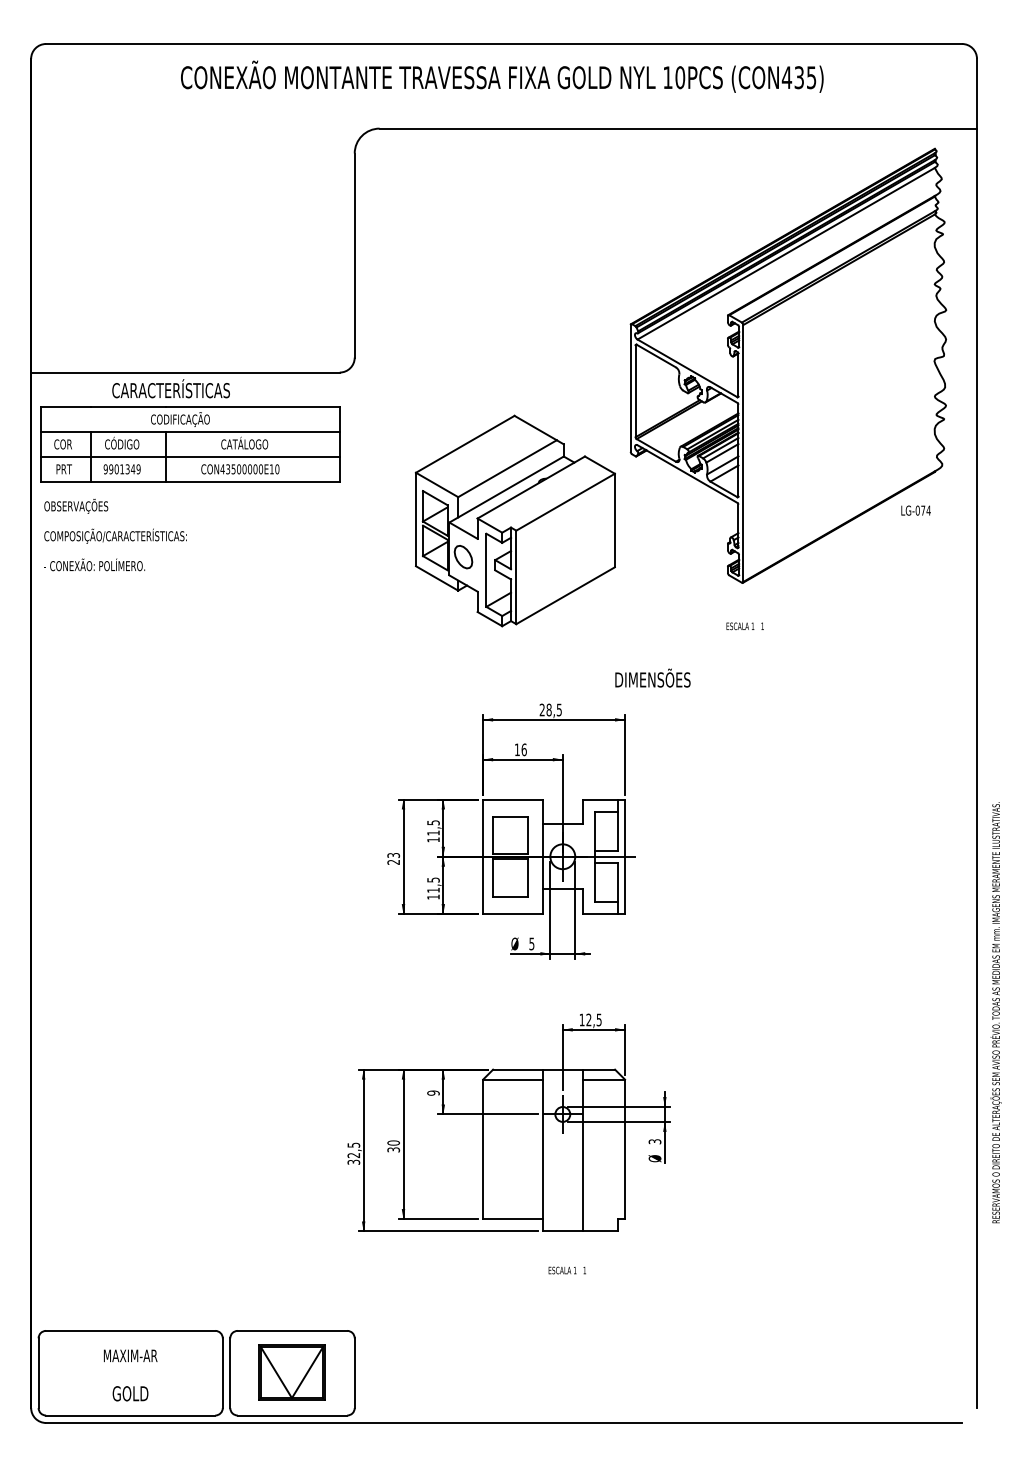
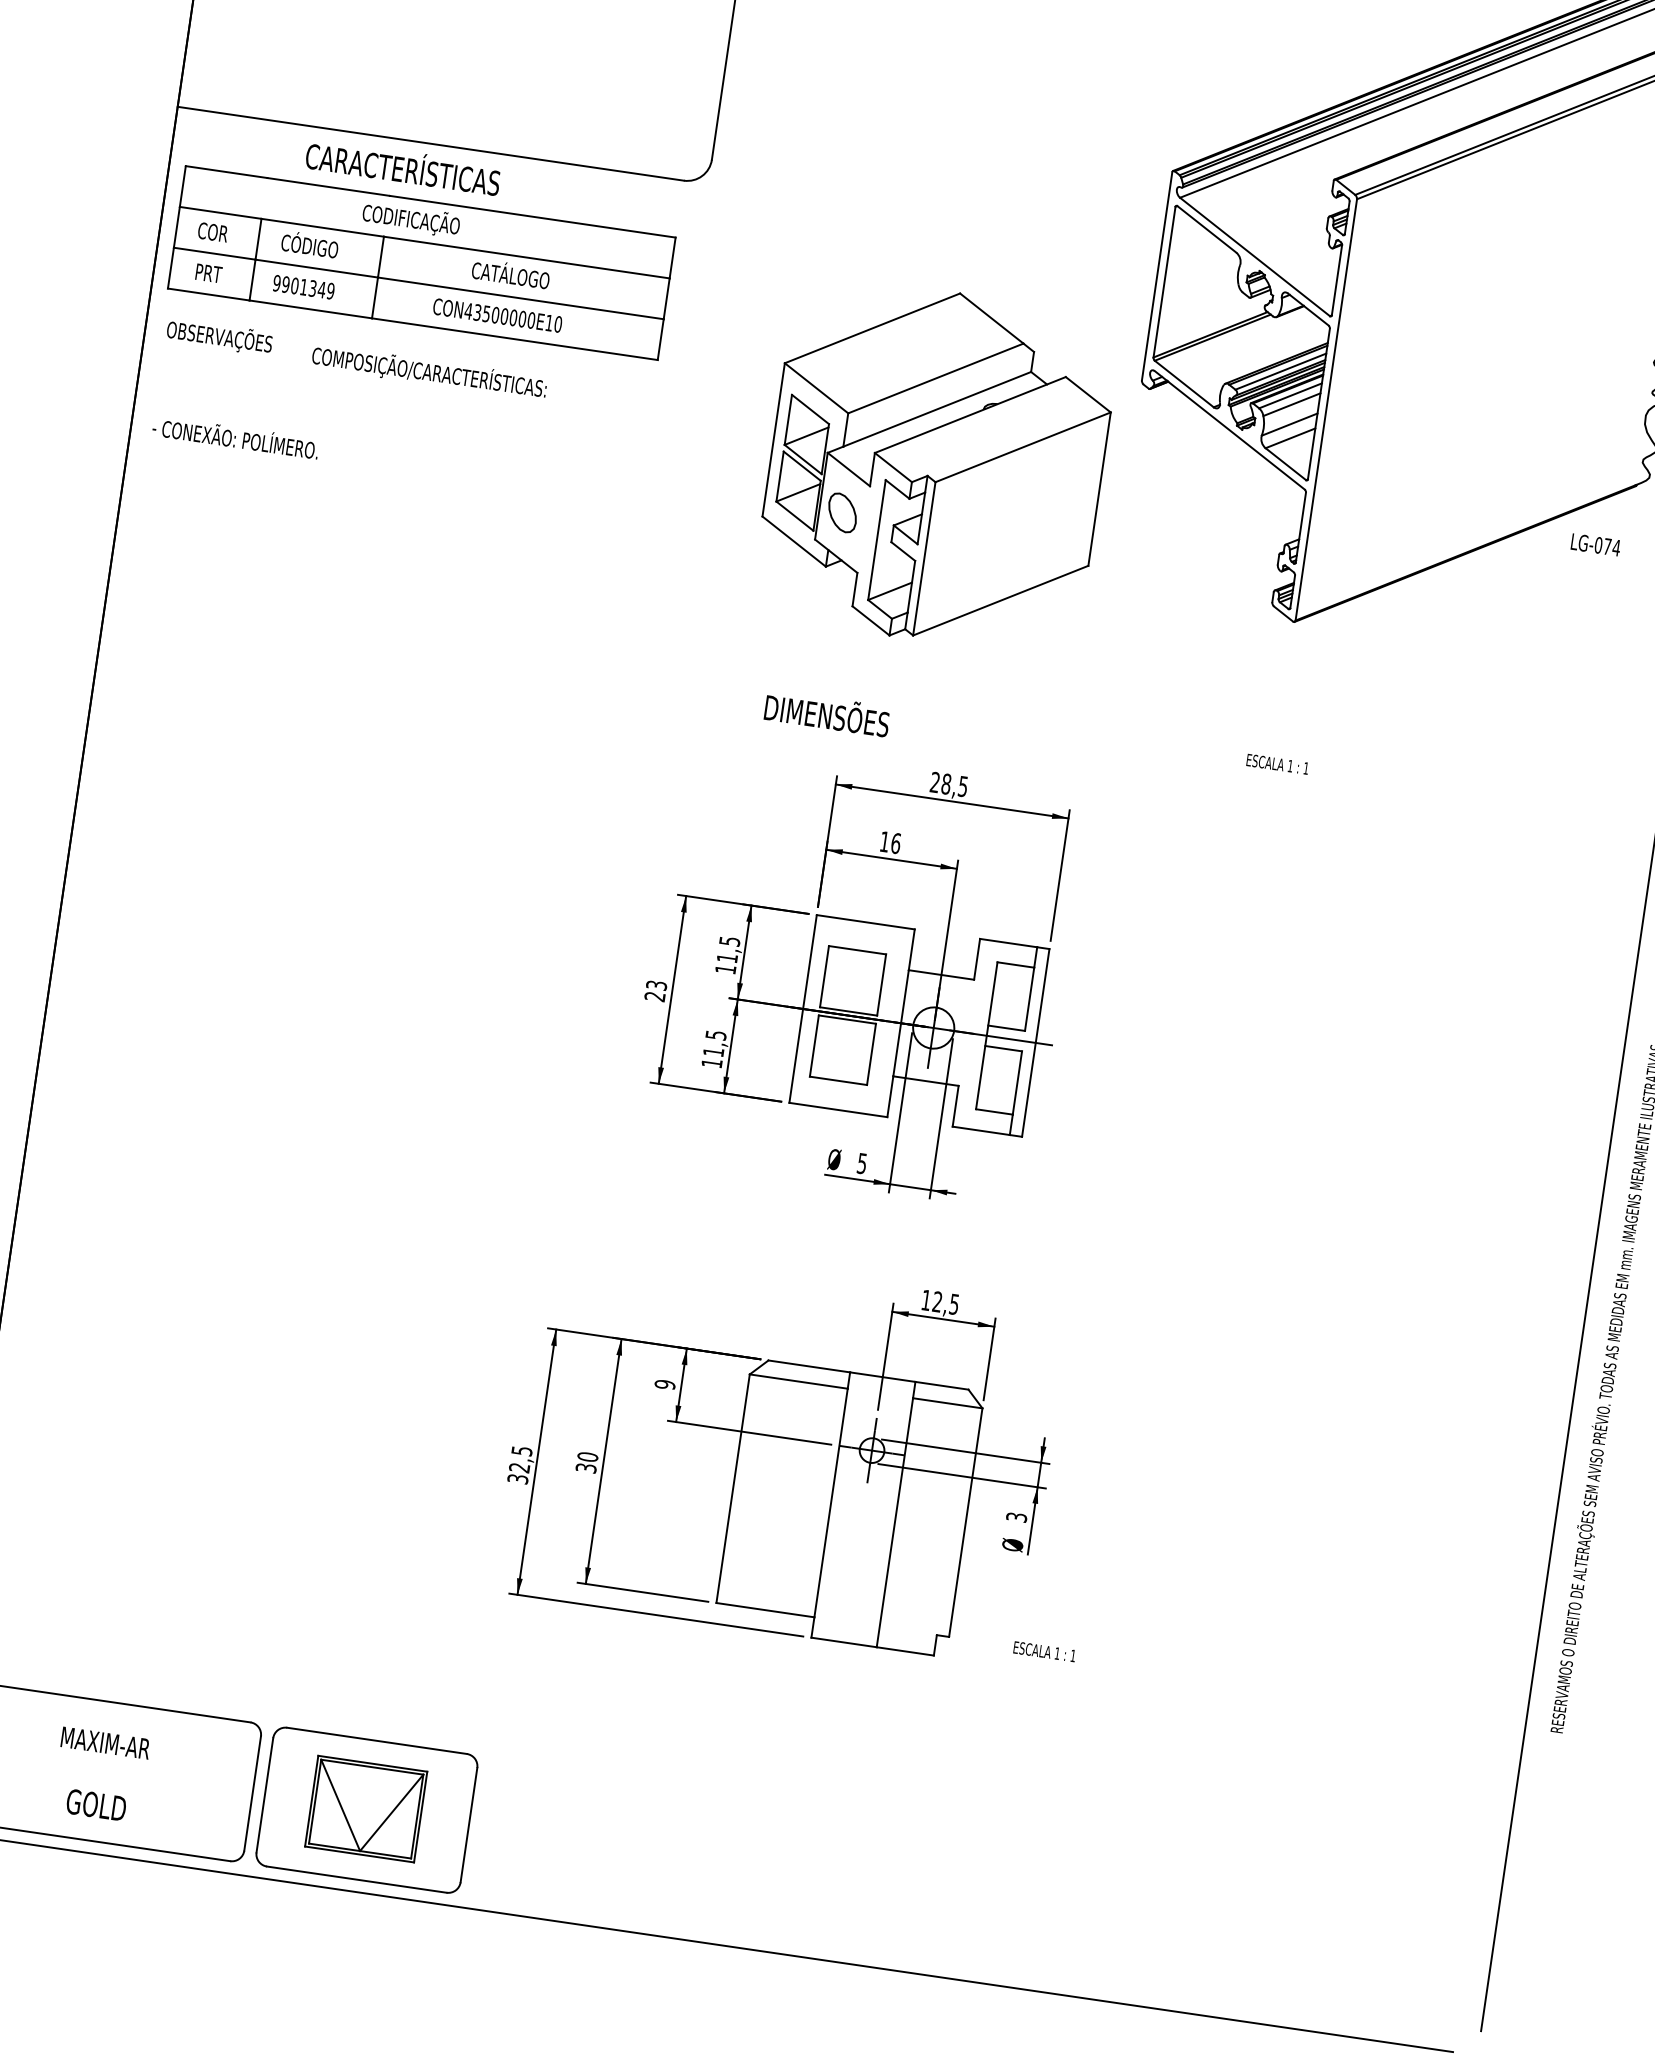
text: (115, 535) -> (429, 371), moved
text: (744, 626) -> (1276, 764), moved
text: (652, 677) -> (826, 712), moved
text: (566, 1270) -> (1043, 1651), moved

